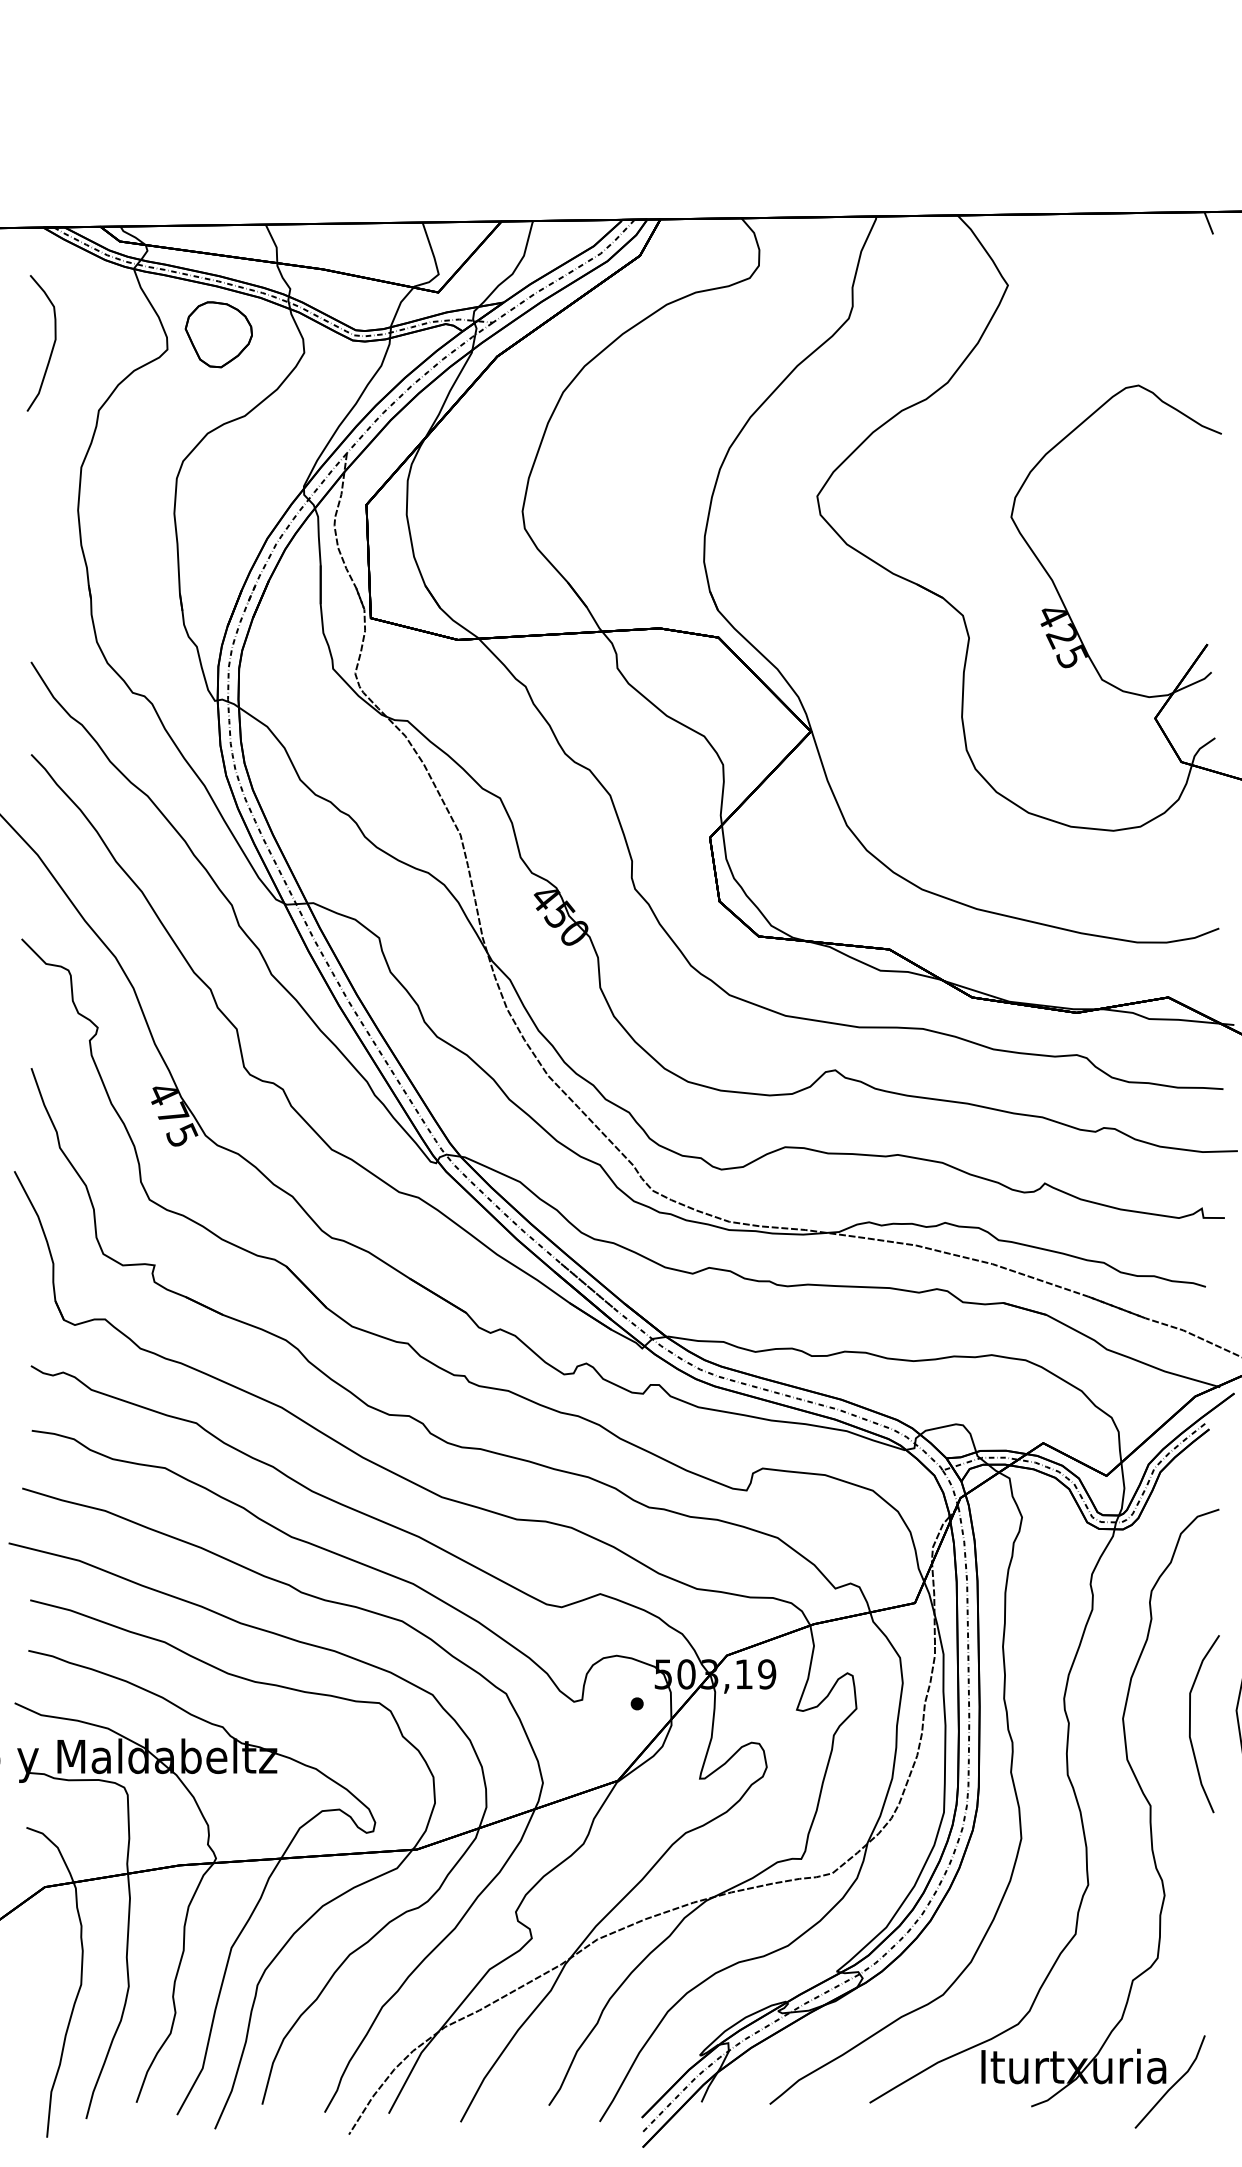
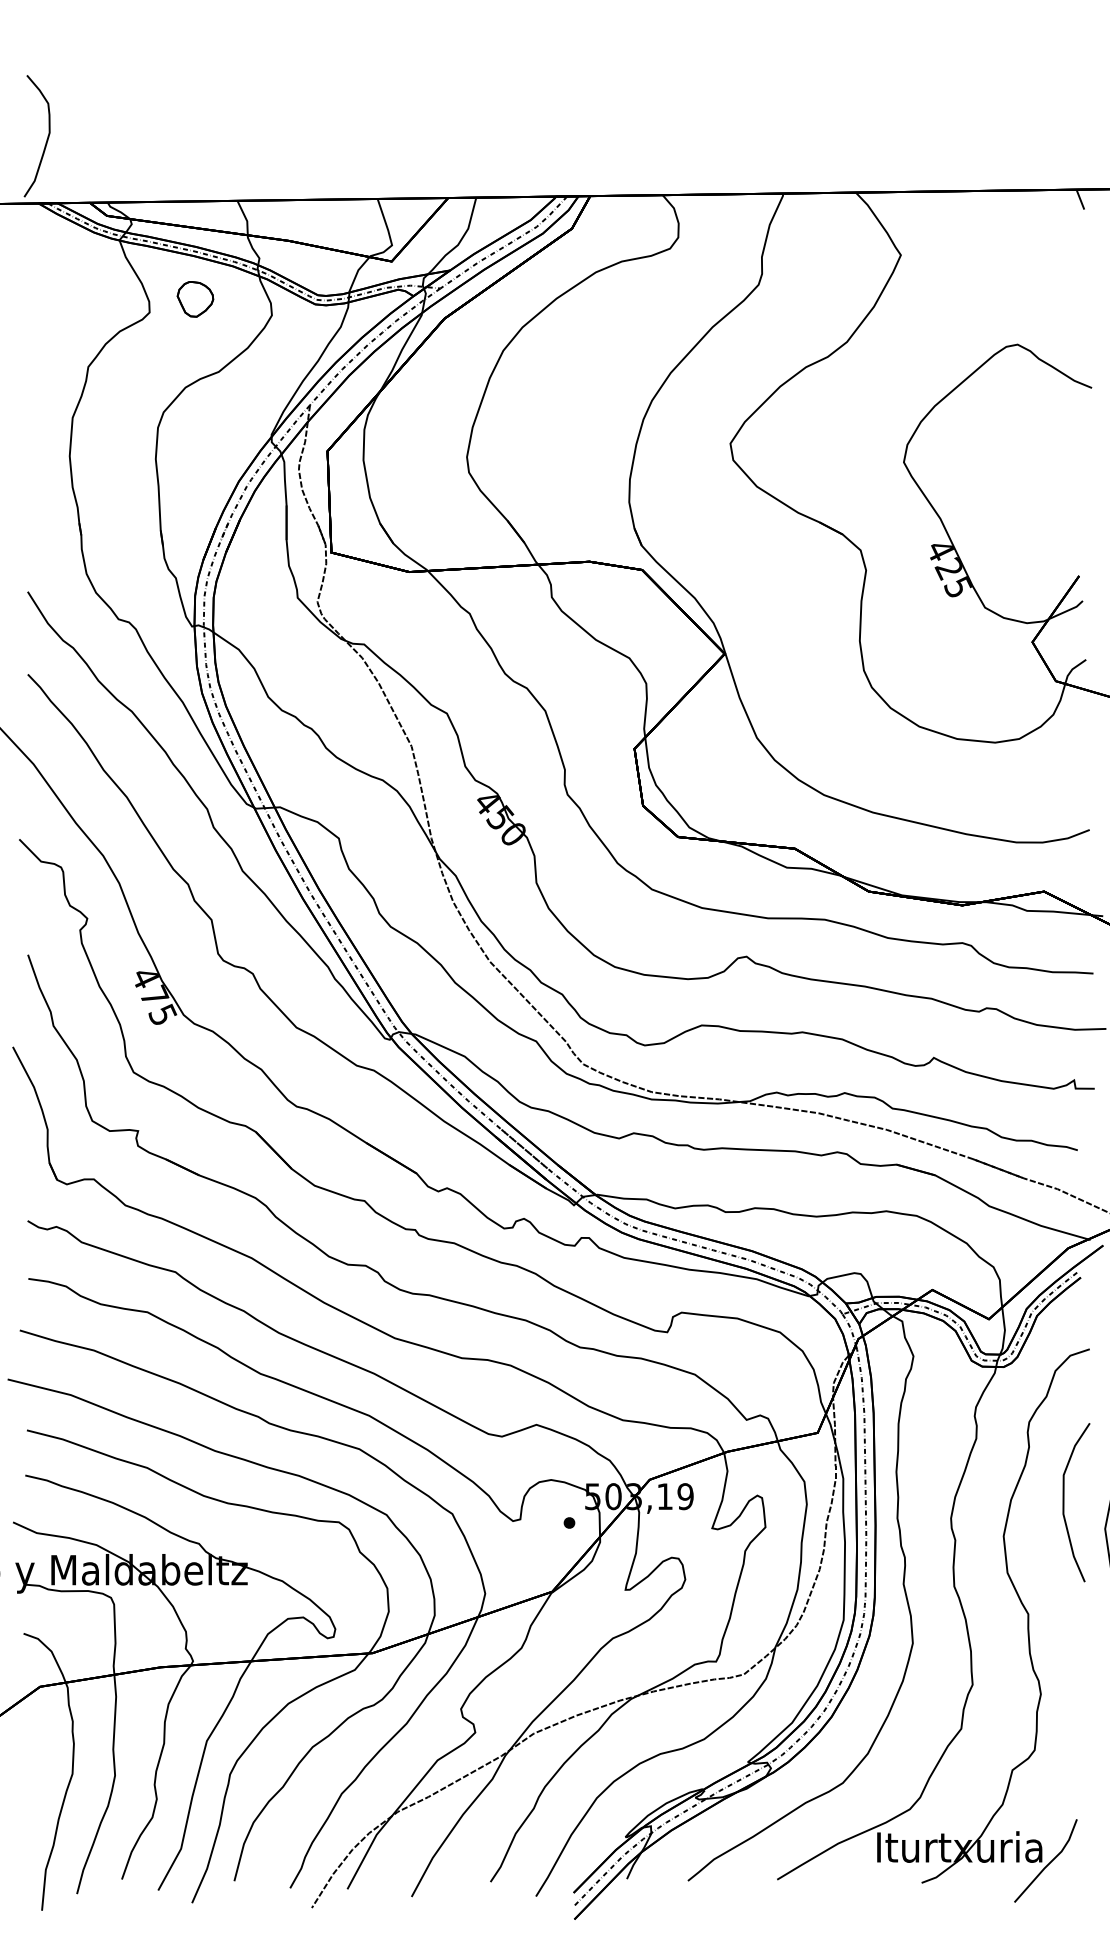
part: (218, 334) -> (195, 299), size x0.6
curve: (52, 345) -> (46, 138), moved
curve: (1190, 1724) -> (1064, 1502), moved

